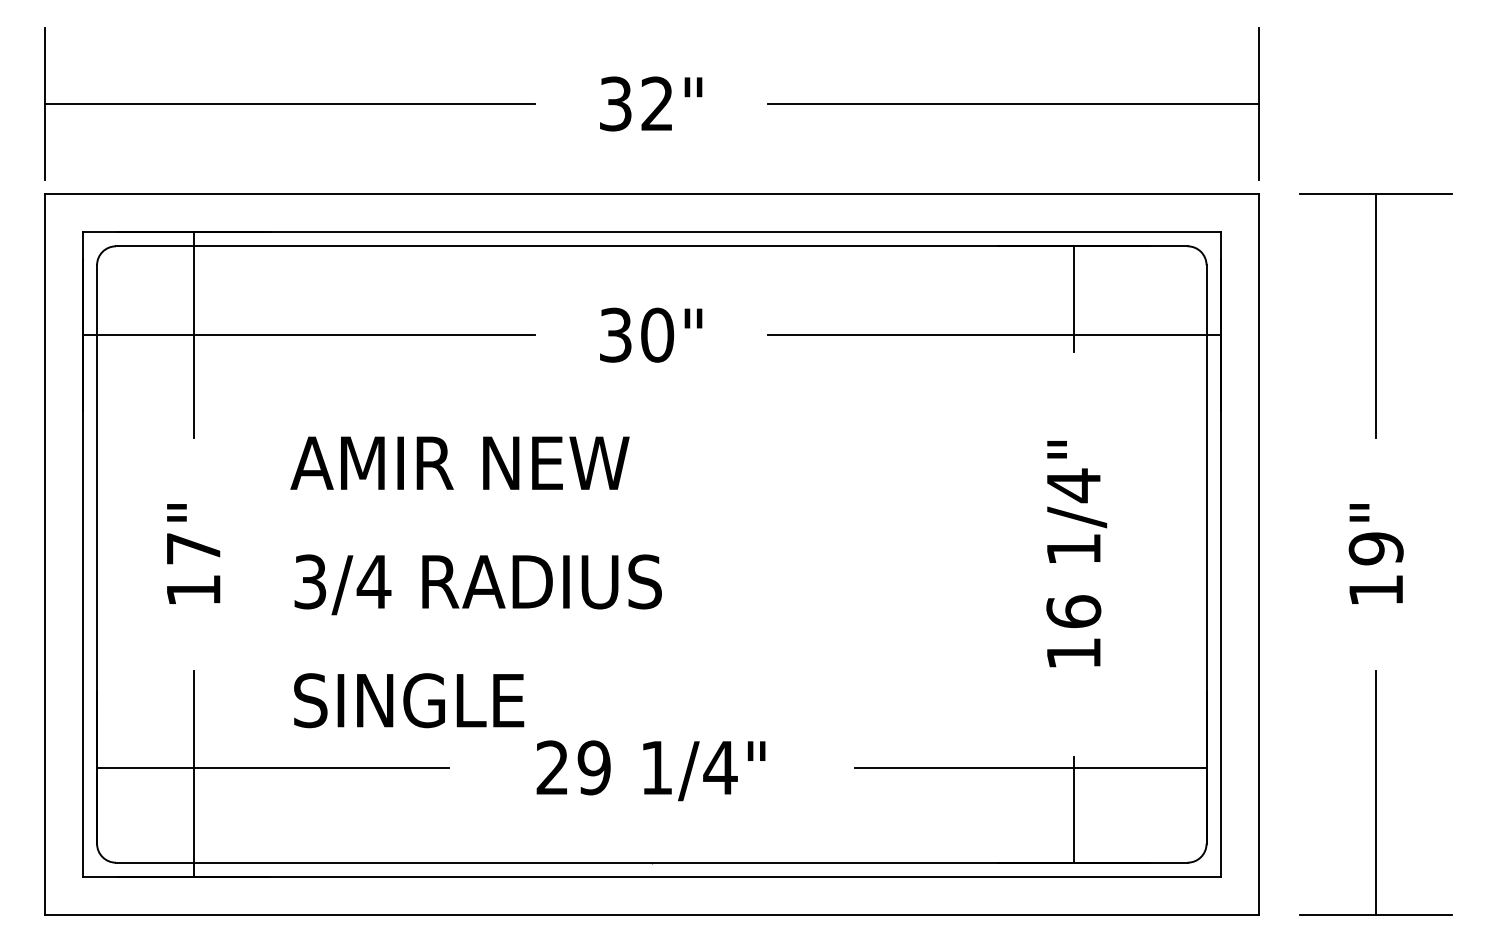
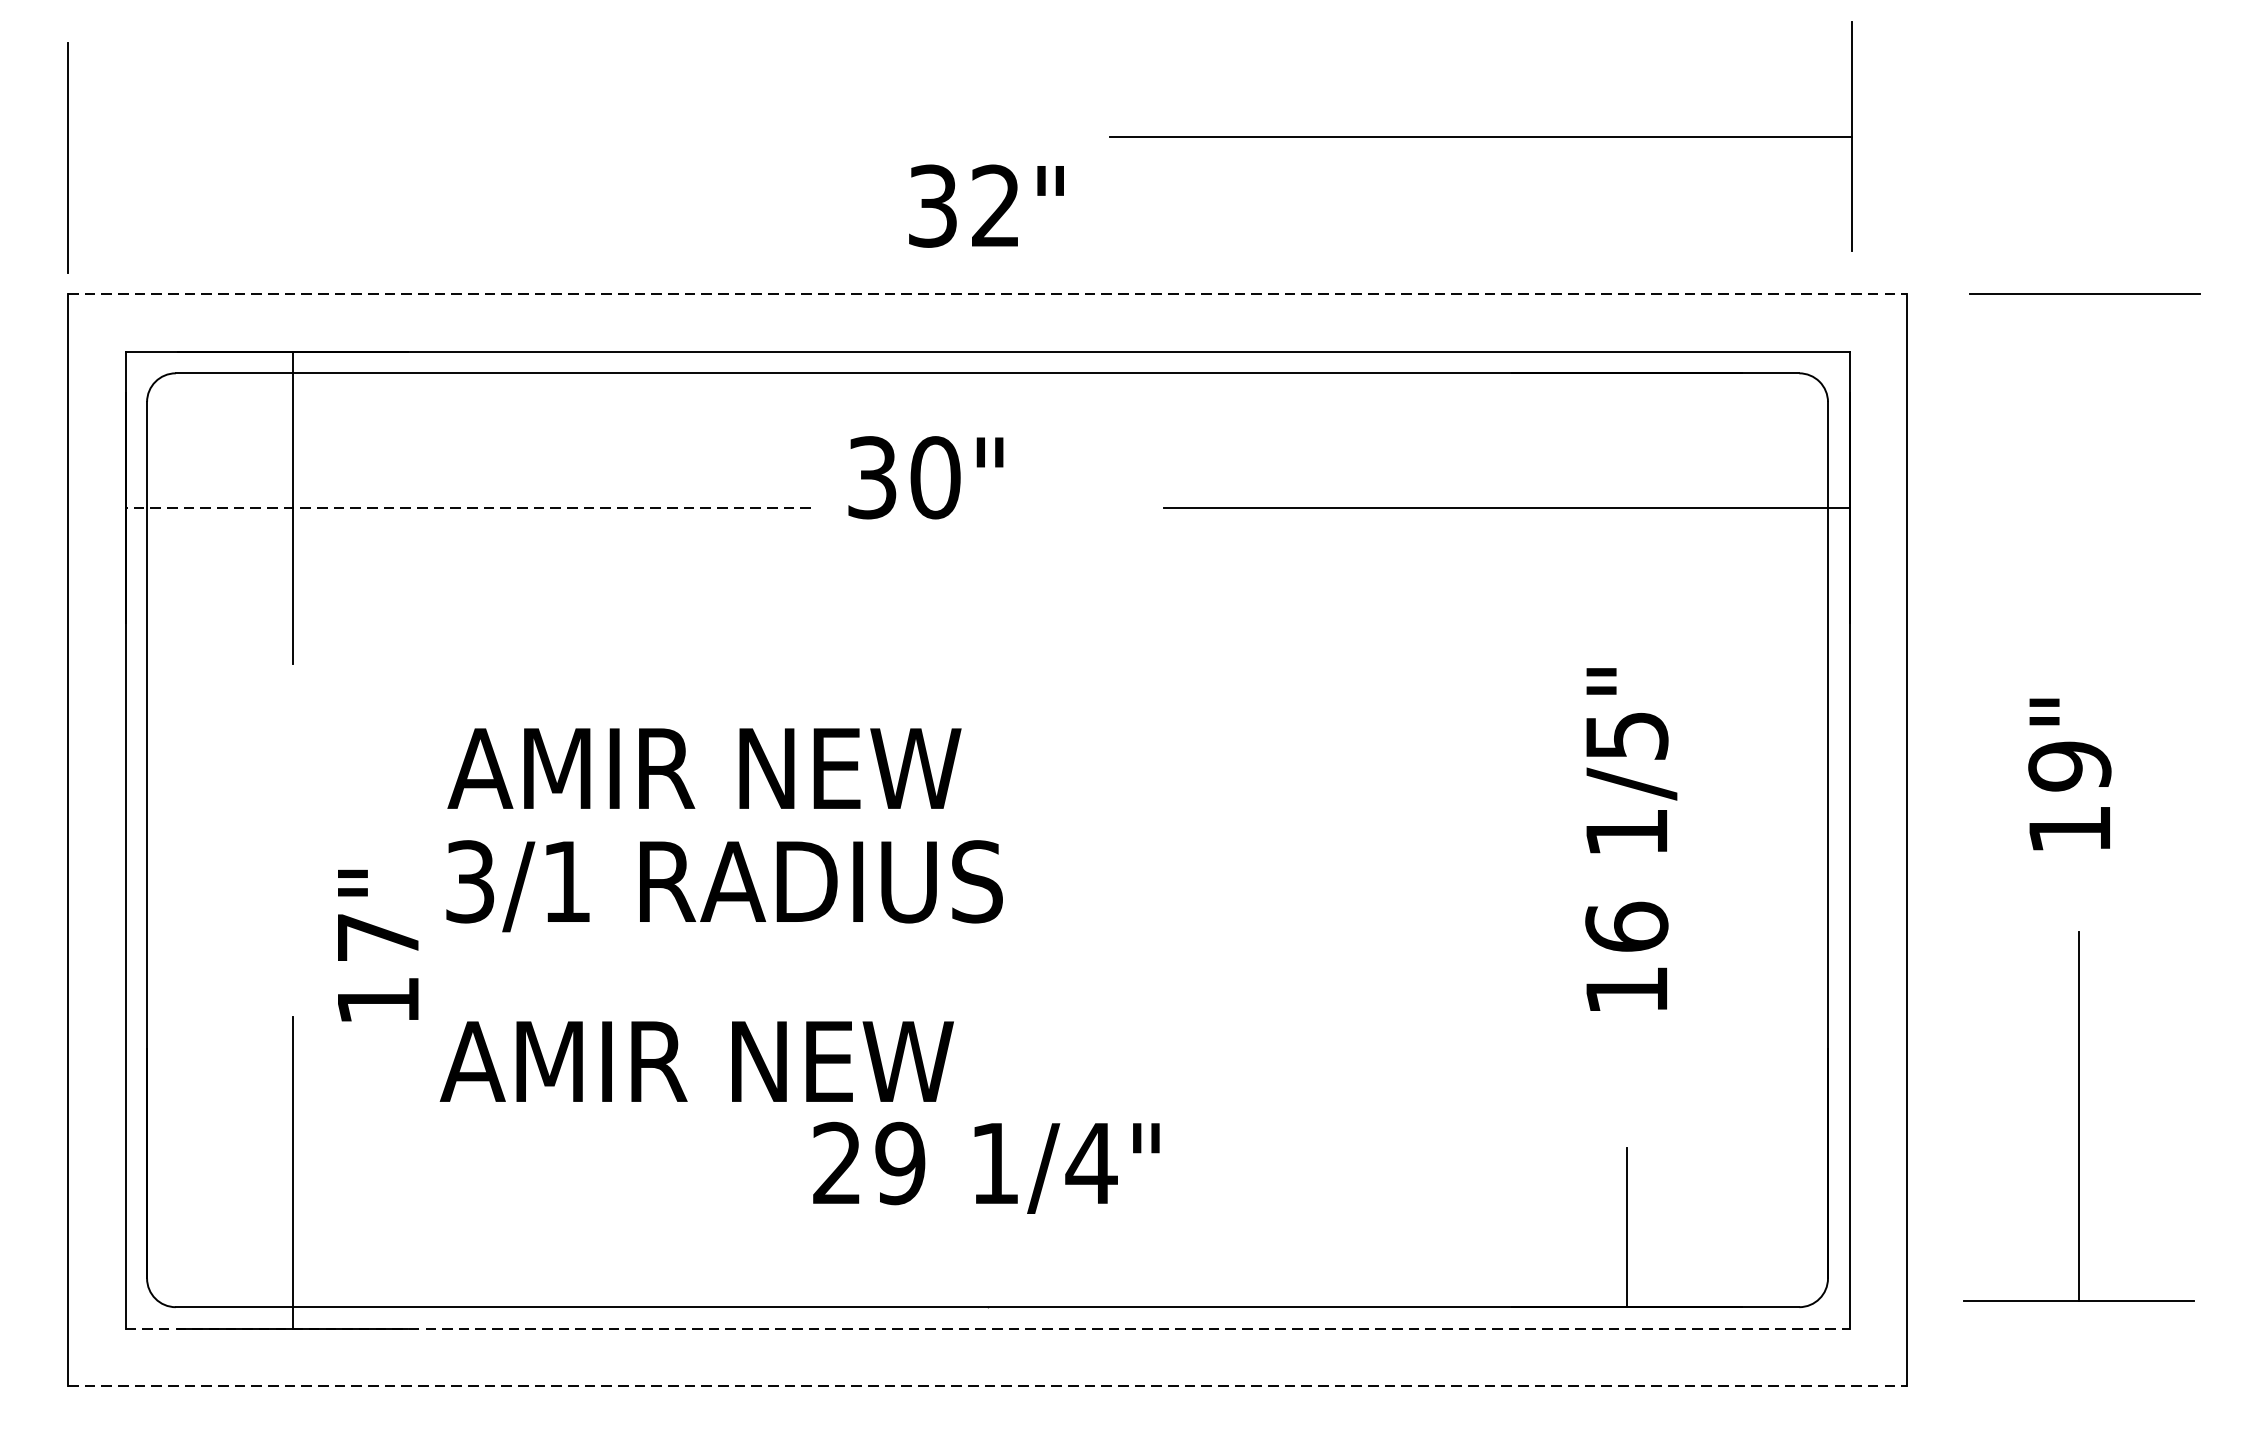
line: (289, 103) -> (438, 156), removed
text: (651, 103) -> (987, 205), moved
part: (1013, 103) -> (1480, 135), moved
line: (651, 194) -> (987, 294), solid -> dashed
line: (1073, 298) -> (1626, 452), removed
line: (1376, 315) -> (2085, 478), removed
text: (651, 334) -> (926, 476), moved
line: (308, 335) -> (467, 508), solid -> dashed
text: (459, 462) -> (703, 767), moved
text: (1074, 485) -> (1627, 735), 1/4" -> 1/5"
text: (193, 553) -> (378, 944), moved
text: (1375, 553) -> (2068, 773), moved
text: (373, 581) -> (565, 881), 3/4 -> 3/1
text: (459, 700) -> (696, 1061), SINGLE -> AMIR NEW
line: (273, 767) -> (414, 1162), removed
line: (1030, 767) -> (1561, 1162), removed
part: (1375, 792) -> (2077, 1115), moved
line: (651, 876) -> (987, 1328), solid -> dashed
line: (651, 914) -> (987, 1385), solid -> dashed

